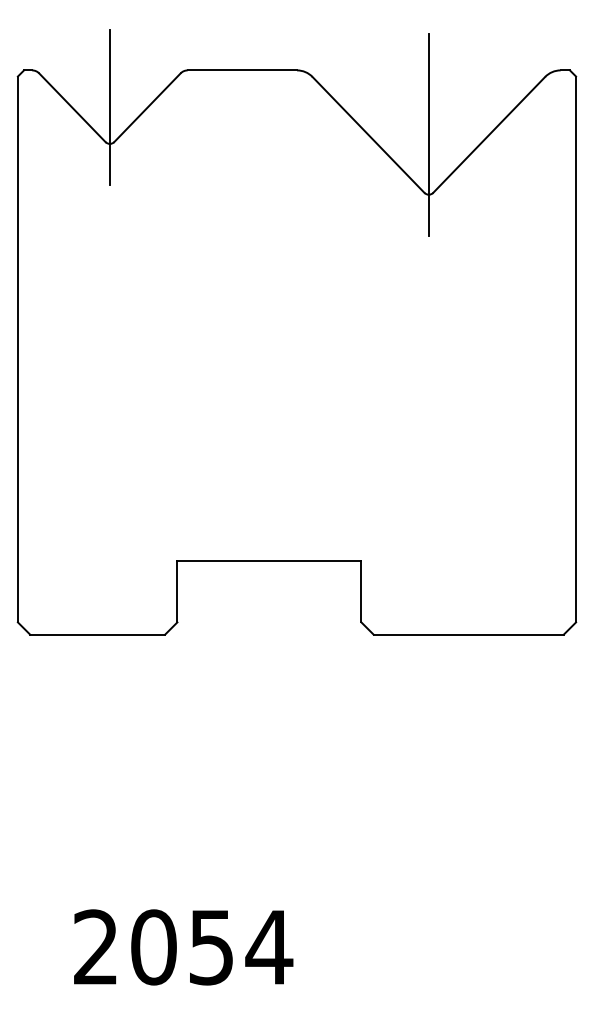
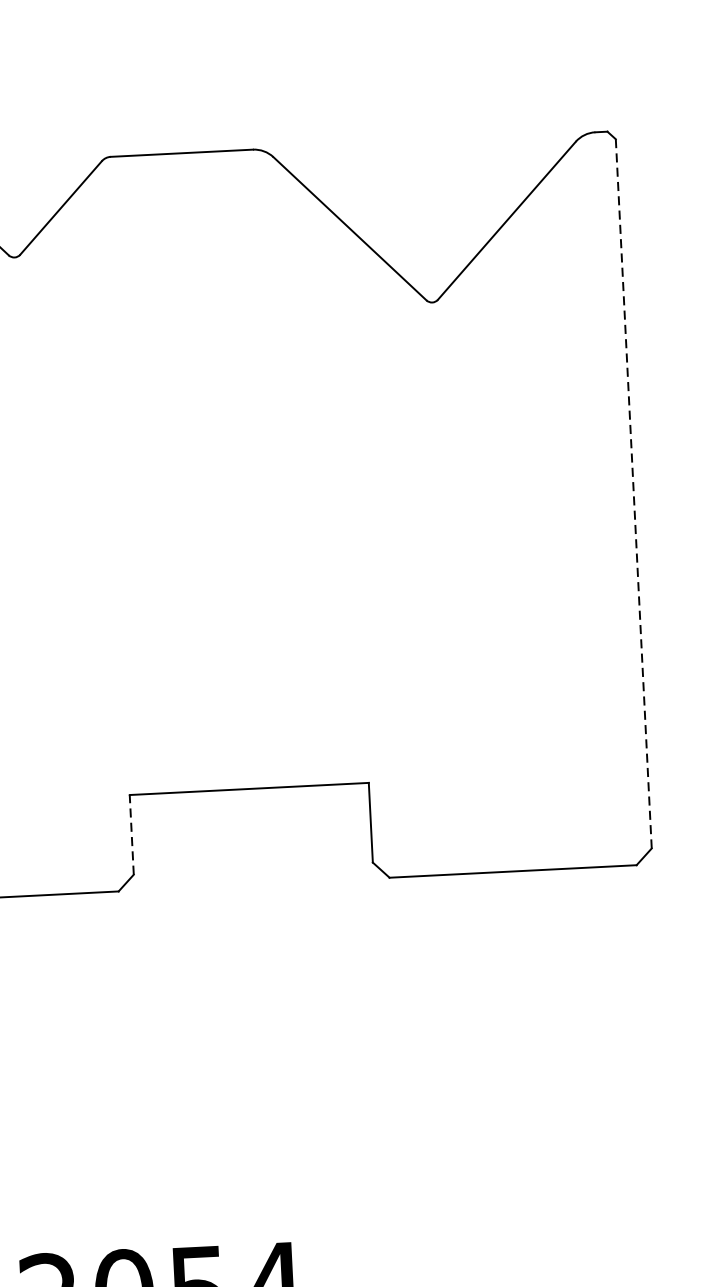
line: (109, 107) -> (11, 210), removed
line: (428, 134) -> (427, 224), removed
line: (576, 349) -> (634, 493), solid -> dashed
line: (177, 591) -> (131, 834), solid -> dashed

